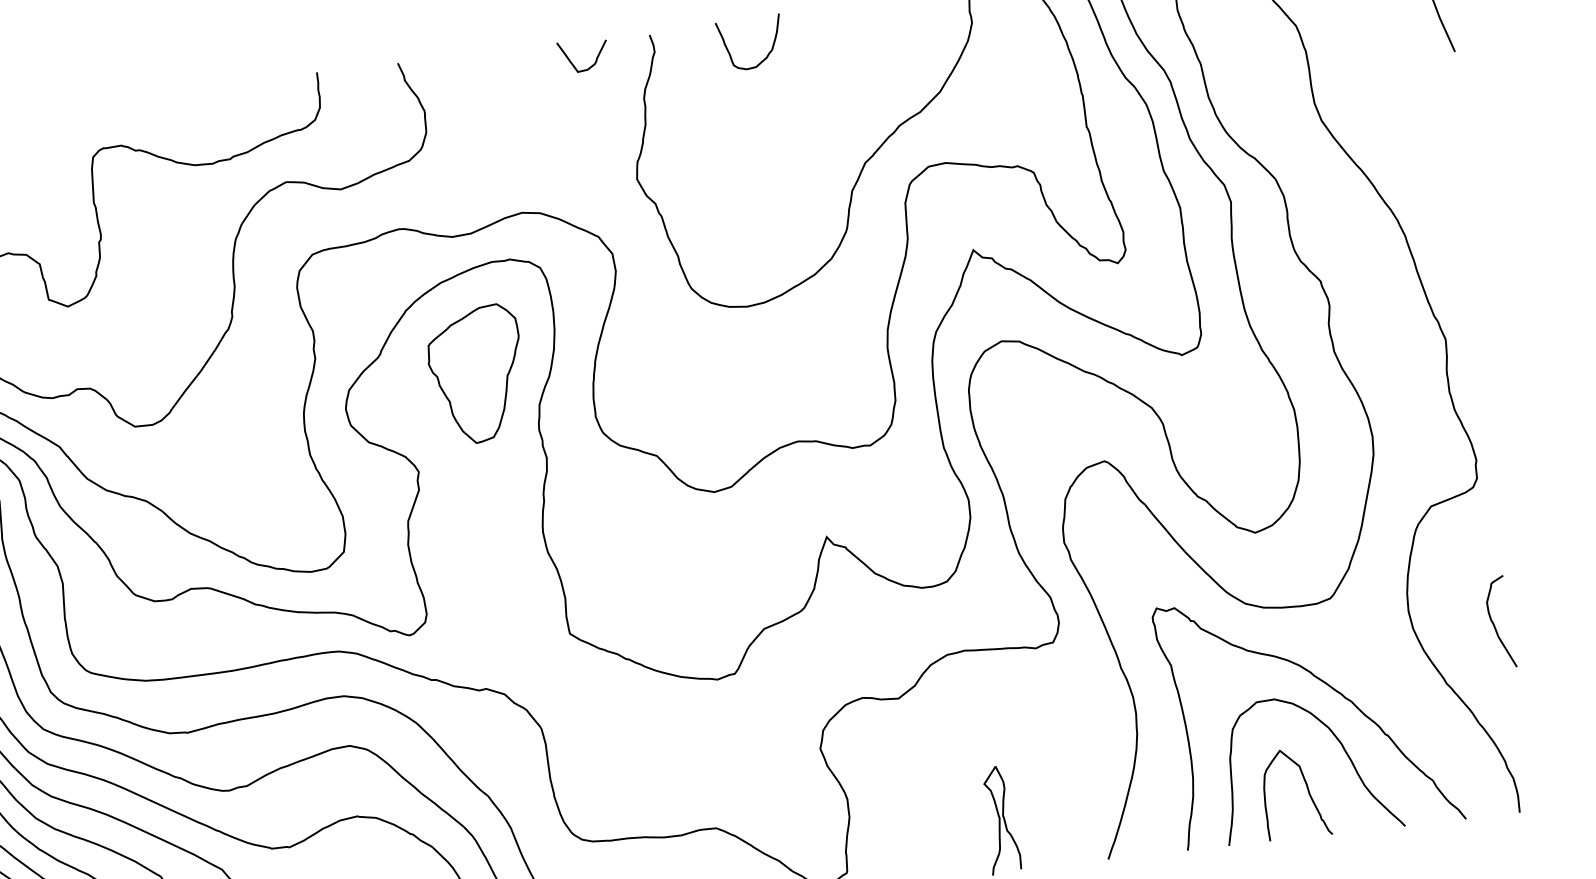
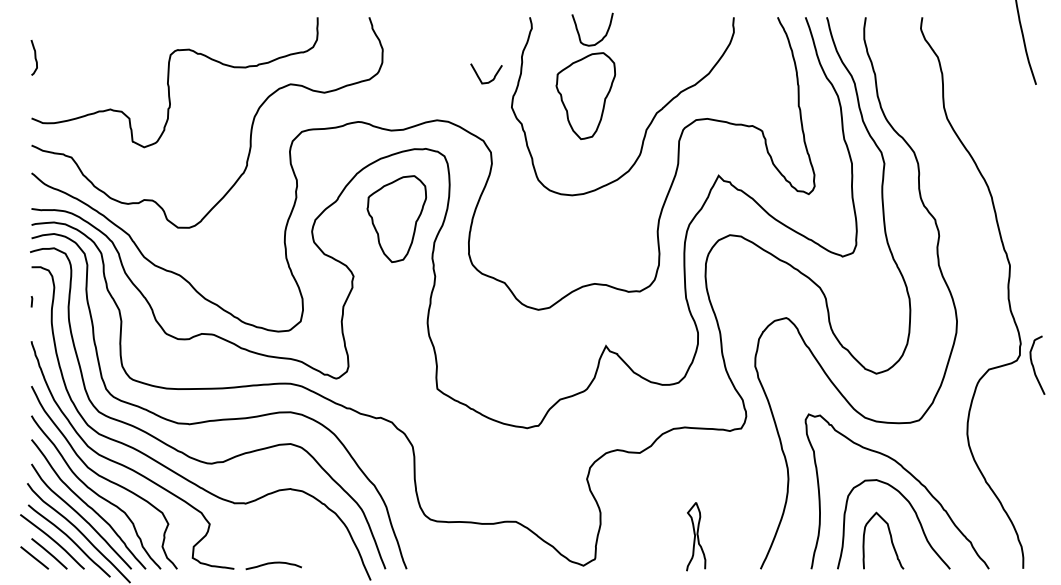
curve: (572, 61) -> (479, 76), moved
part: (750, 147) -> (585, 95), added
curve: (1495, 624) -> (1034, 366), moved

